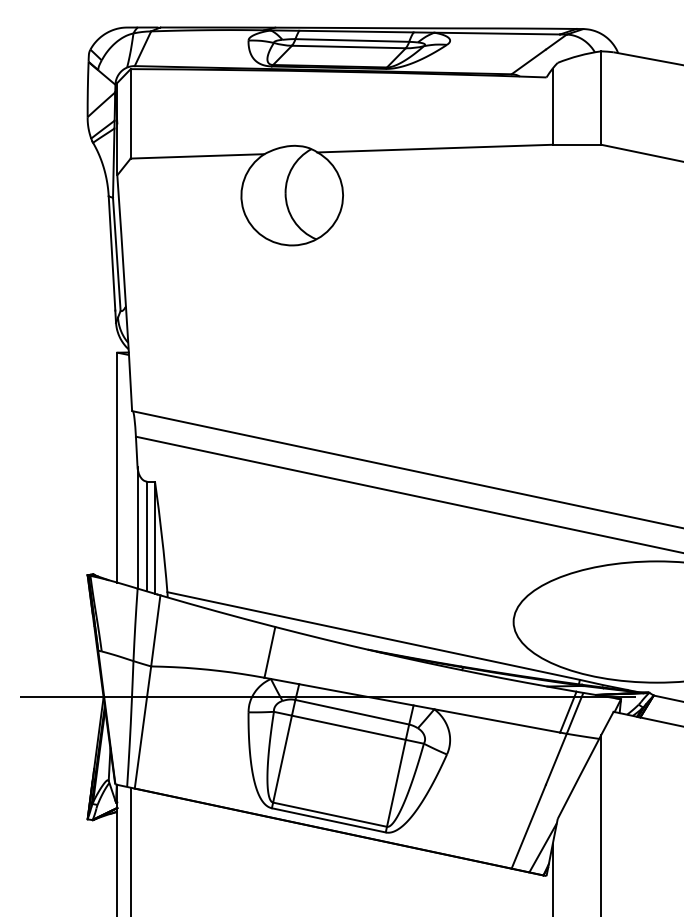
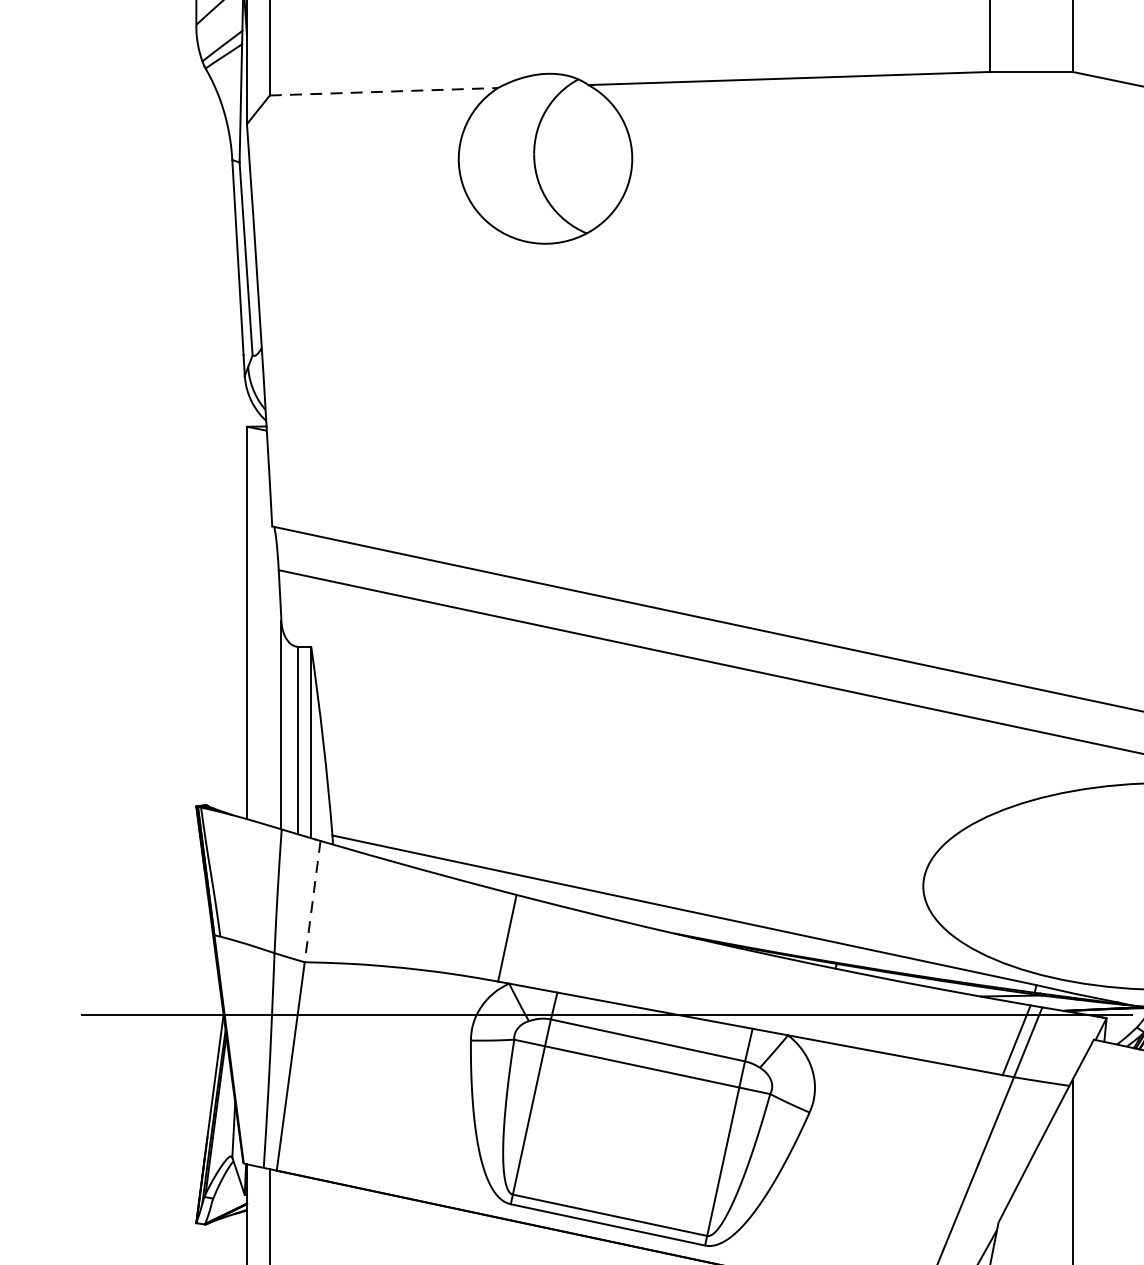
line: (197, 156) -> (383, 91), solid -> dashed
line: (155, 630) -> (312, 900), solid -> dashed

